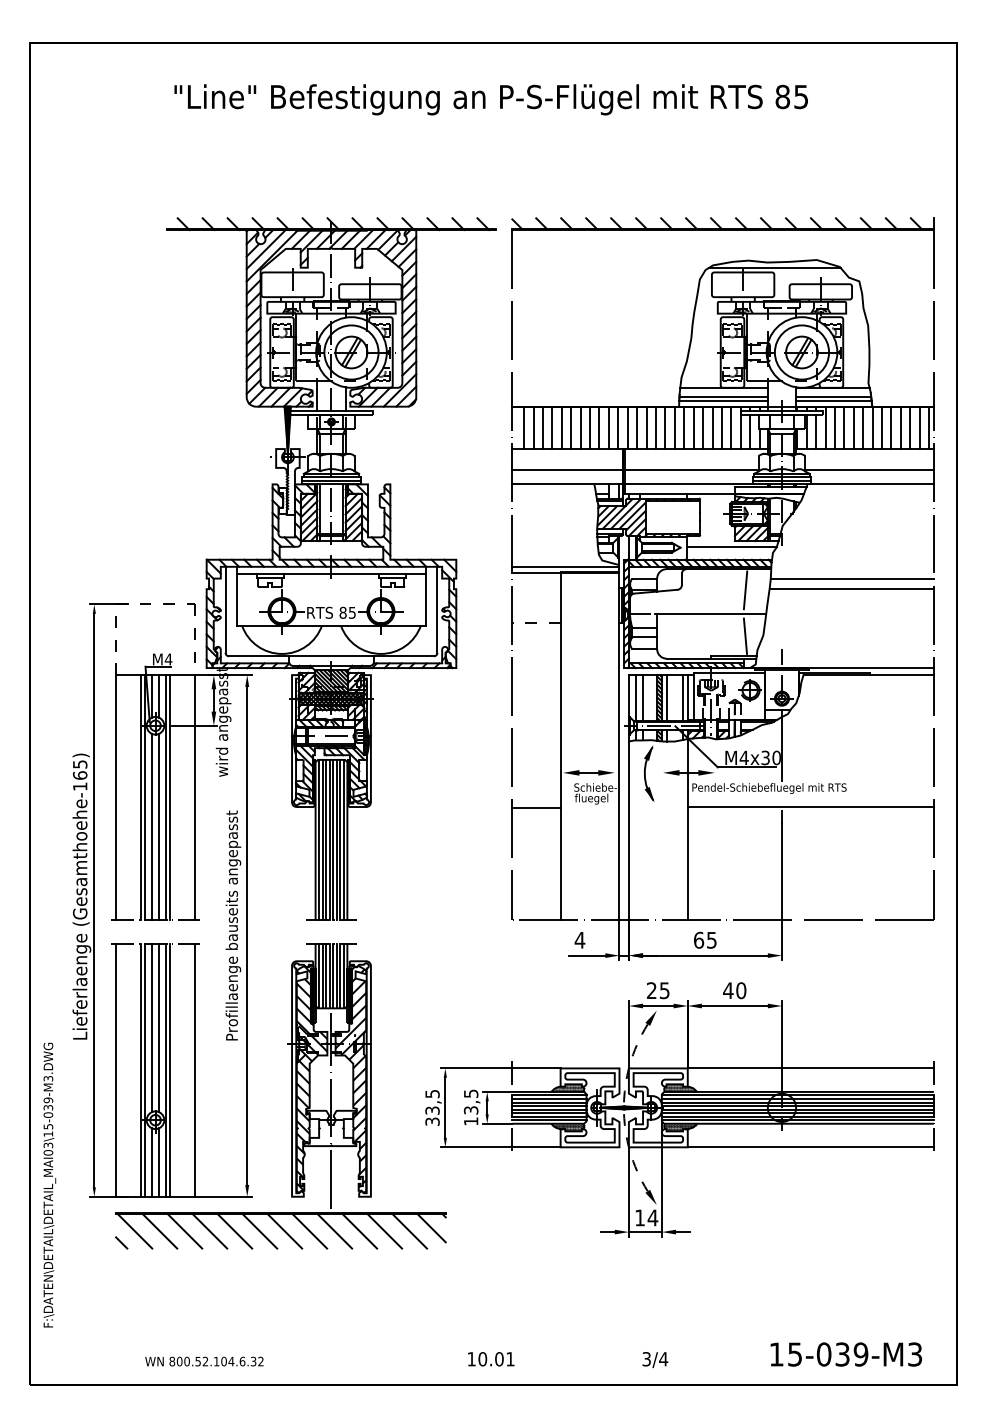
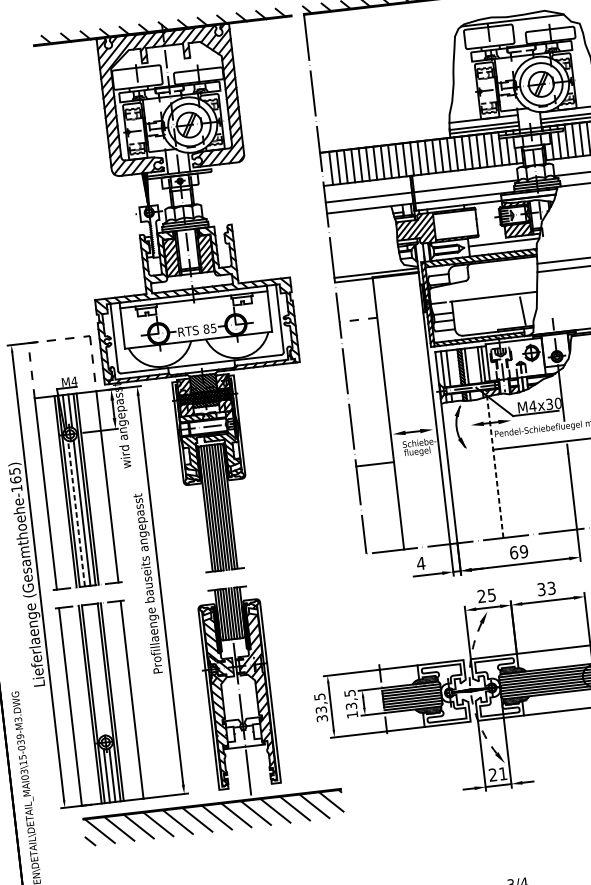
line: (745, 590) -> (518, 275), removed
line: (687, 825) -> (494, 464), solid -> dashed
line: (151, 826) -> (76, 513), solid -> dashed
text: (711, 939) -> (523, 551), 65 -> 69
text: (734, 990) -> (546, 588), 40 -> 33
line: (151, 1027) -> (94, 670), removed
line: (159, 1027) -> (100, 669), removed
text: (646, 1217) -> (498, 774), 14 -> 21

